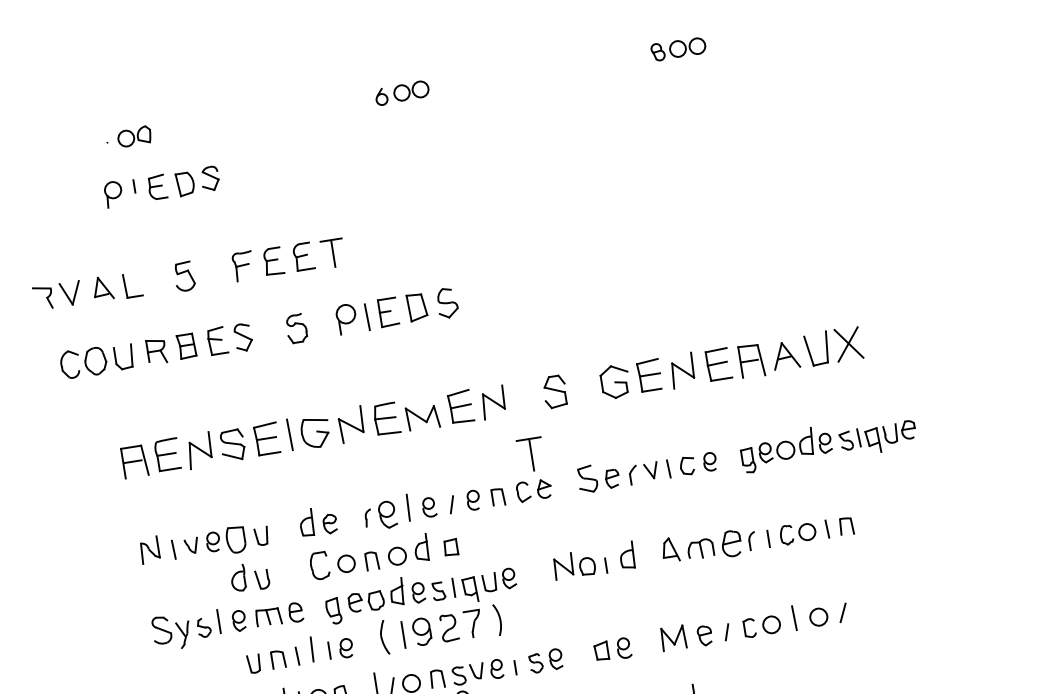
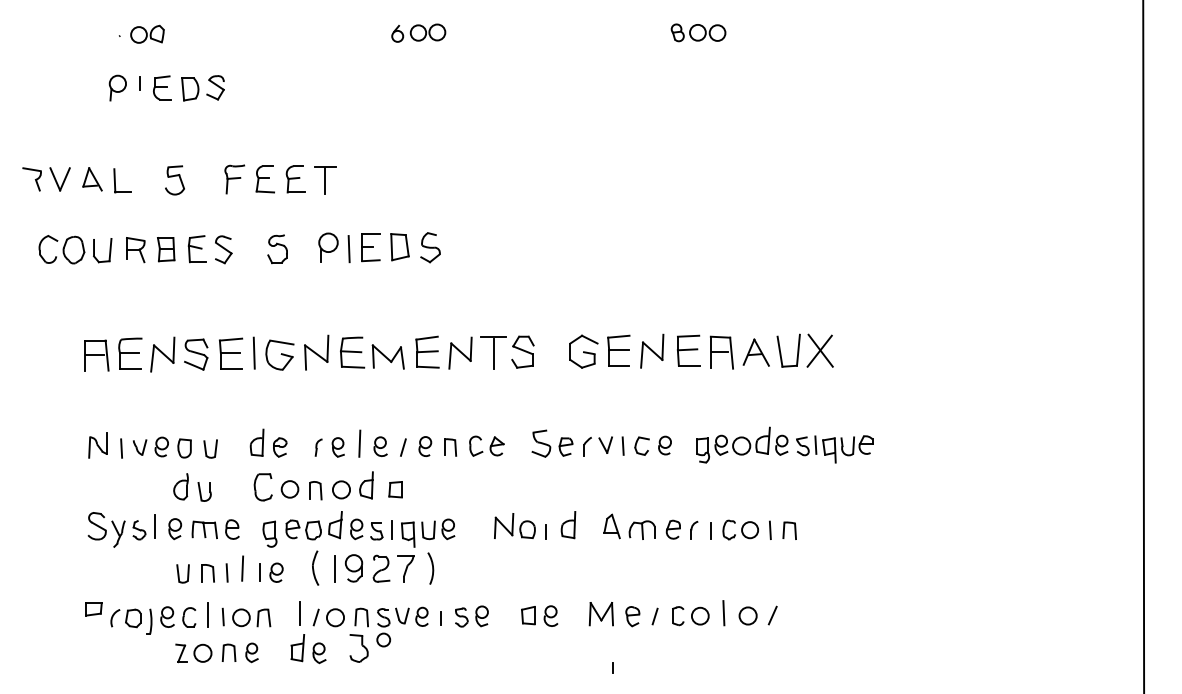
part: (531, 454) -> (493, 352), moved
part: (386, 514) -> (337, 447), size x0.71
part: (235, 539) -> (184, 448), size x0.71
part: (730, 543) -> (672, 529), size x0.71

